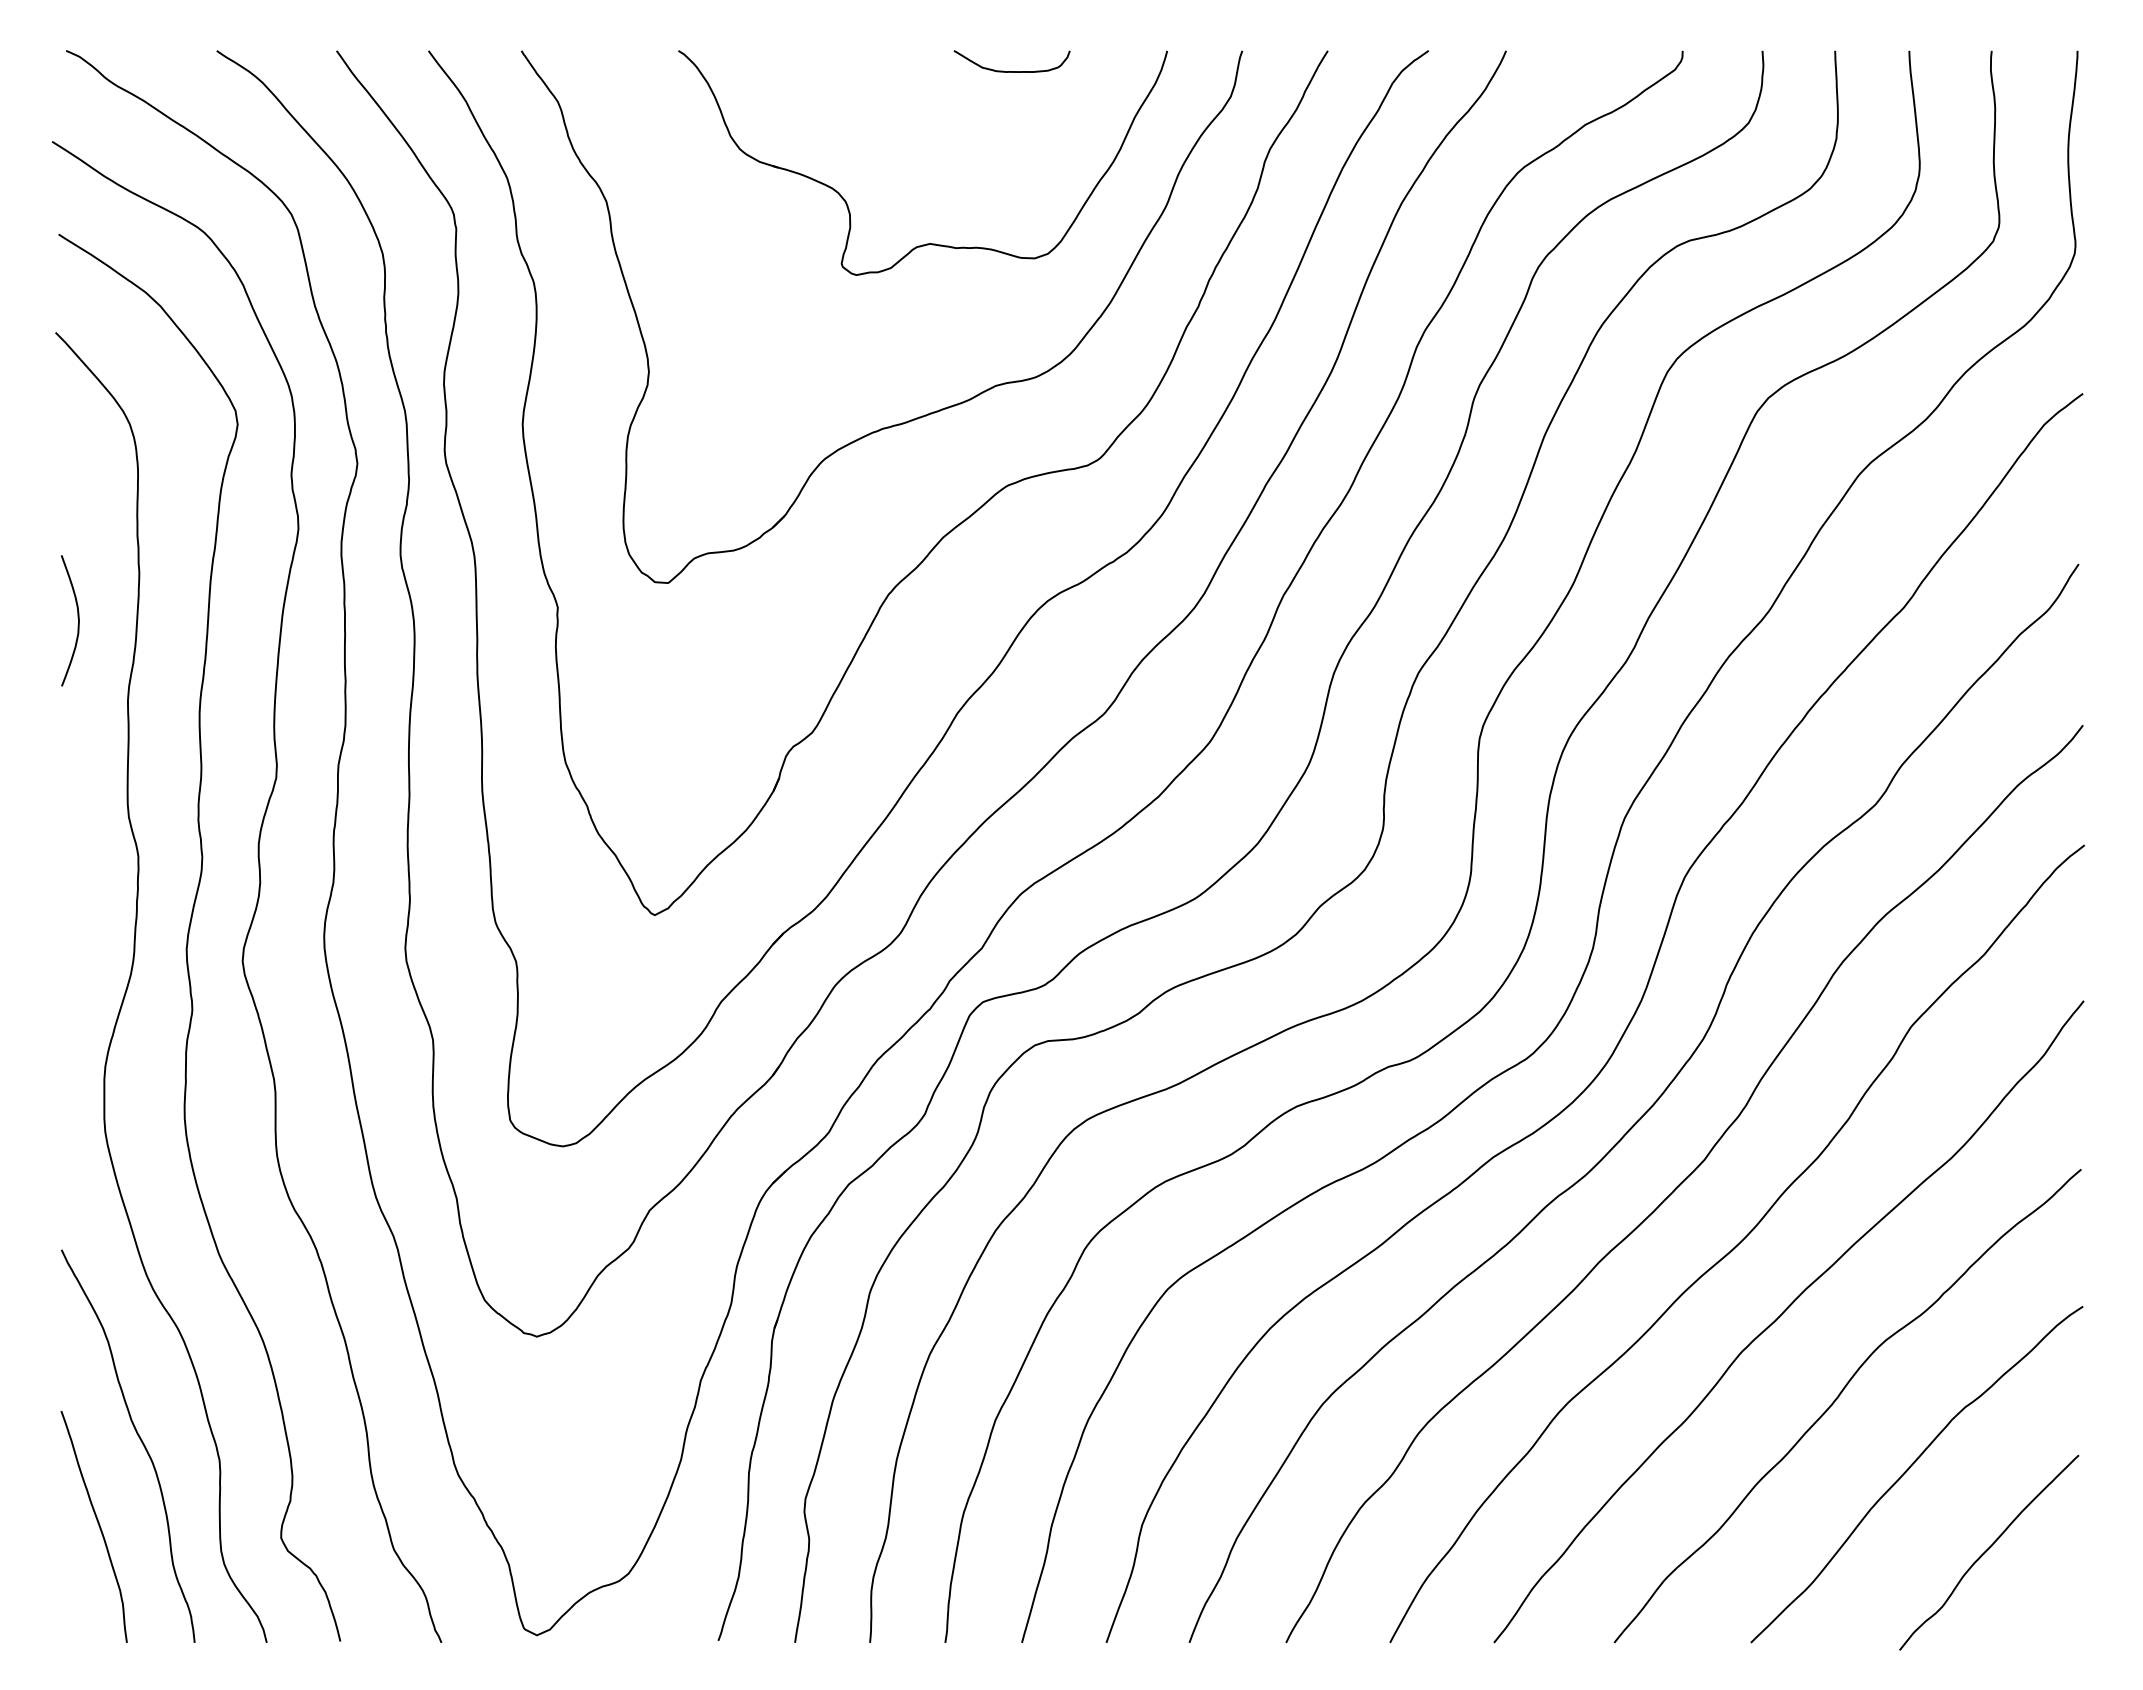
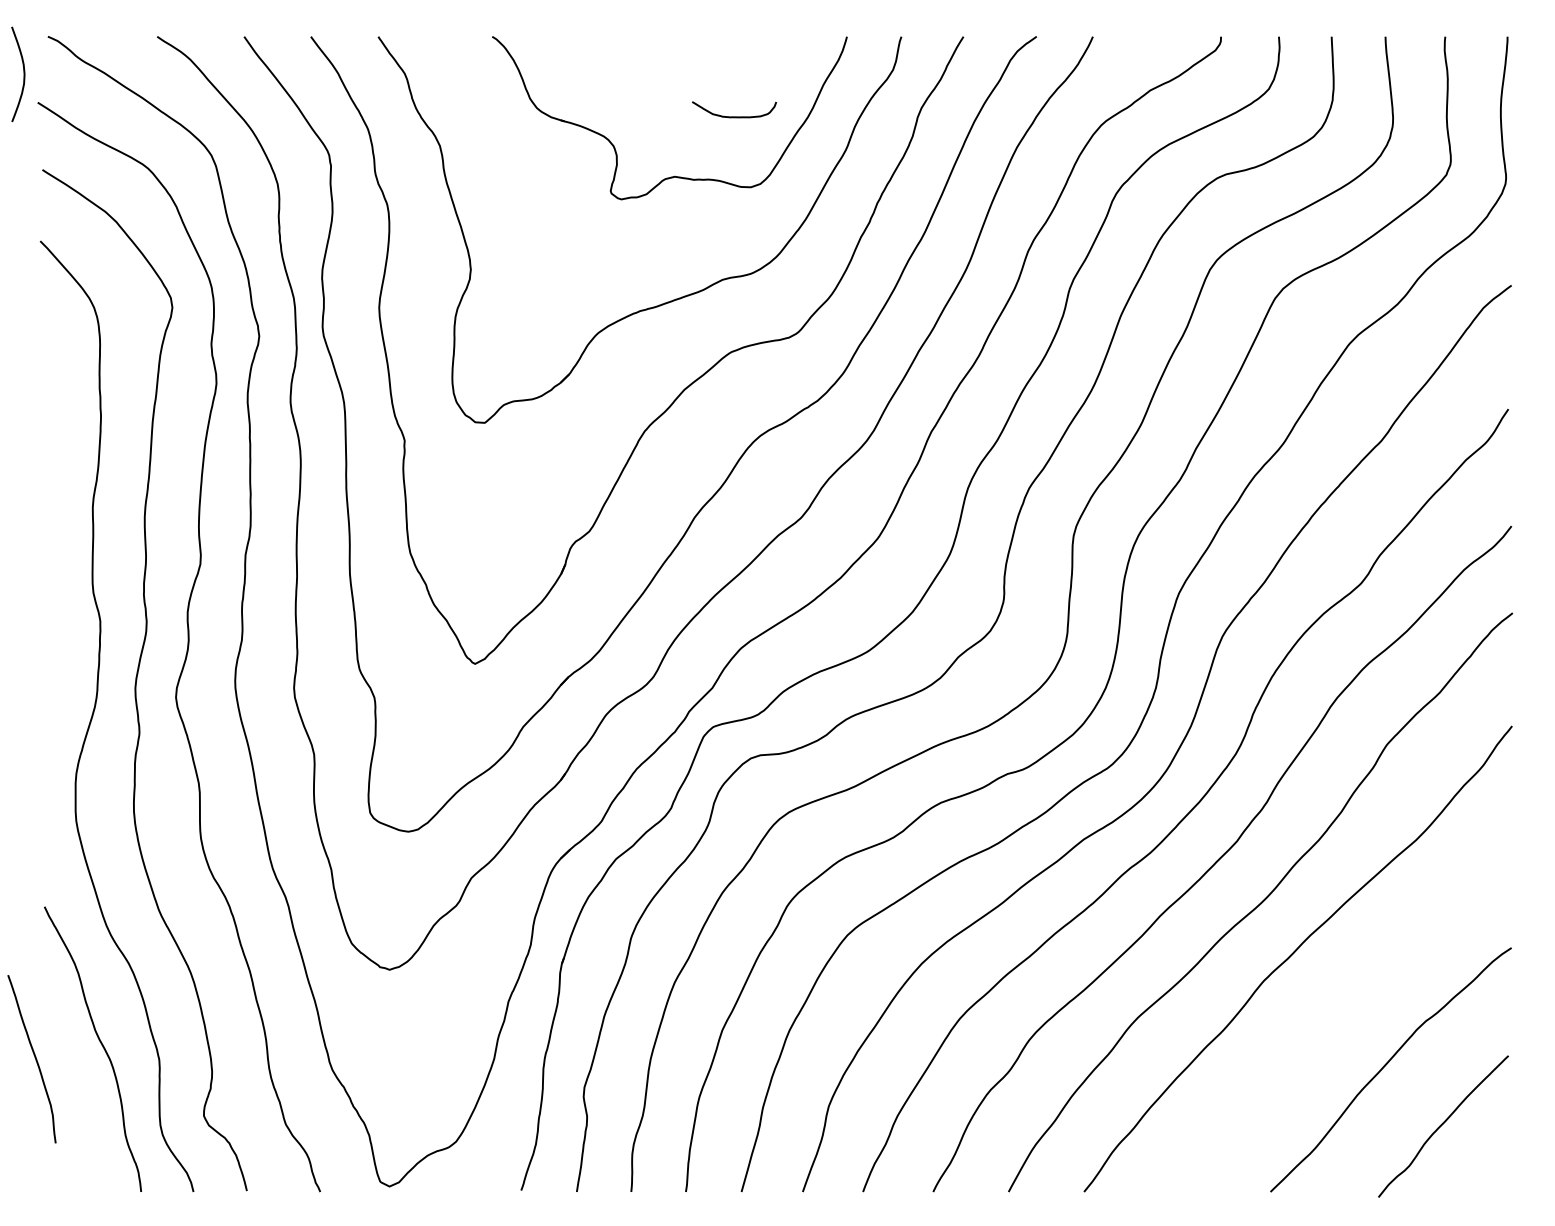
curve: (1011, 71) -> (733, 116), moved
curve: (77, 618) -> (23, 72), moved
curve: (1838, 1398) -> (1334, 1014), removed
curve: (97, 1523) -> (34, 1056), moved

